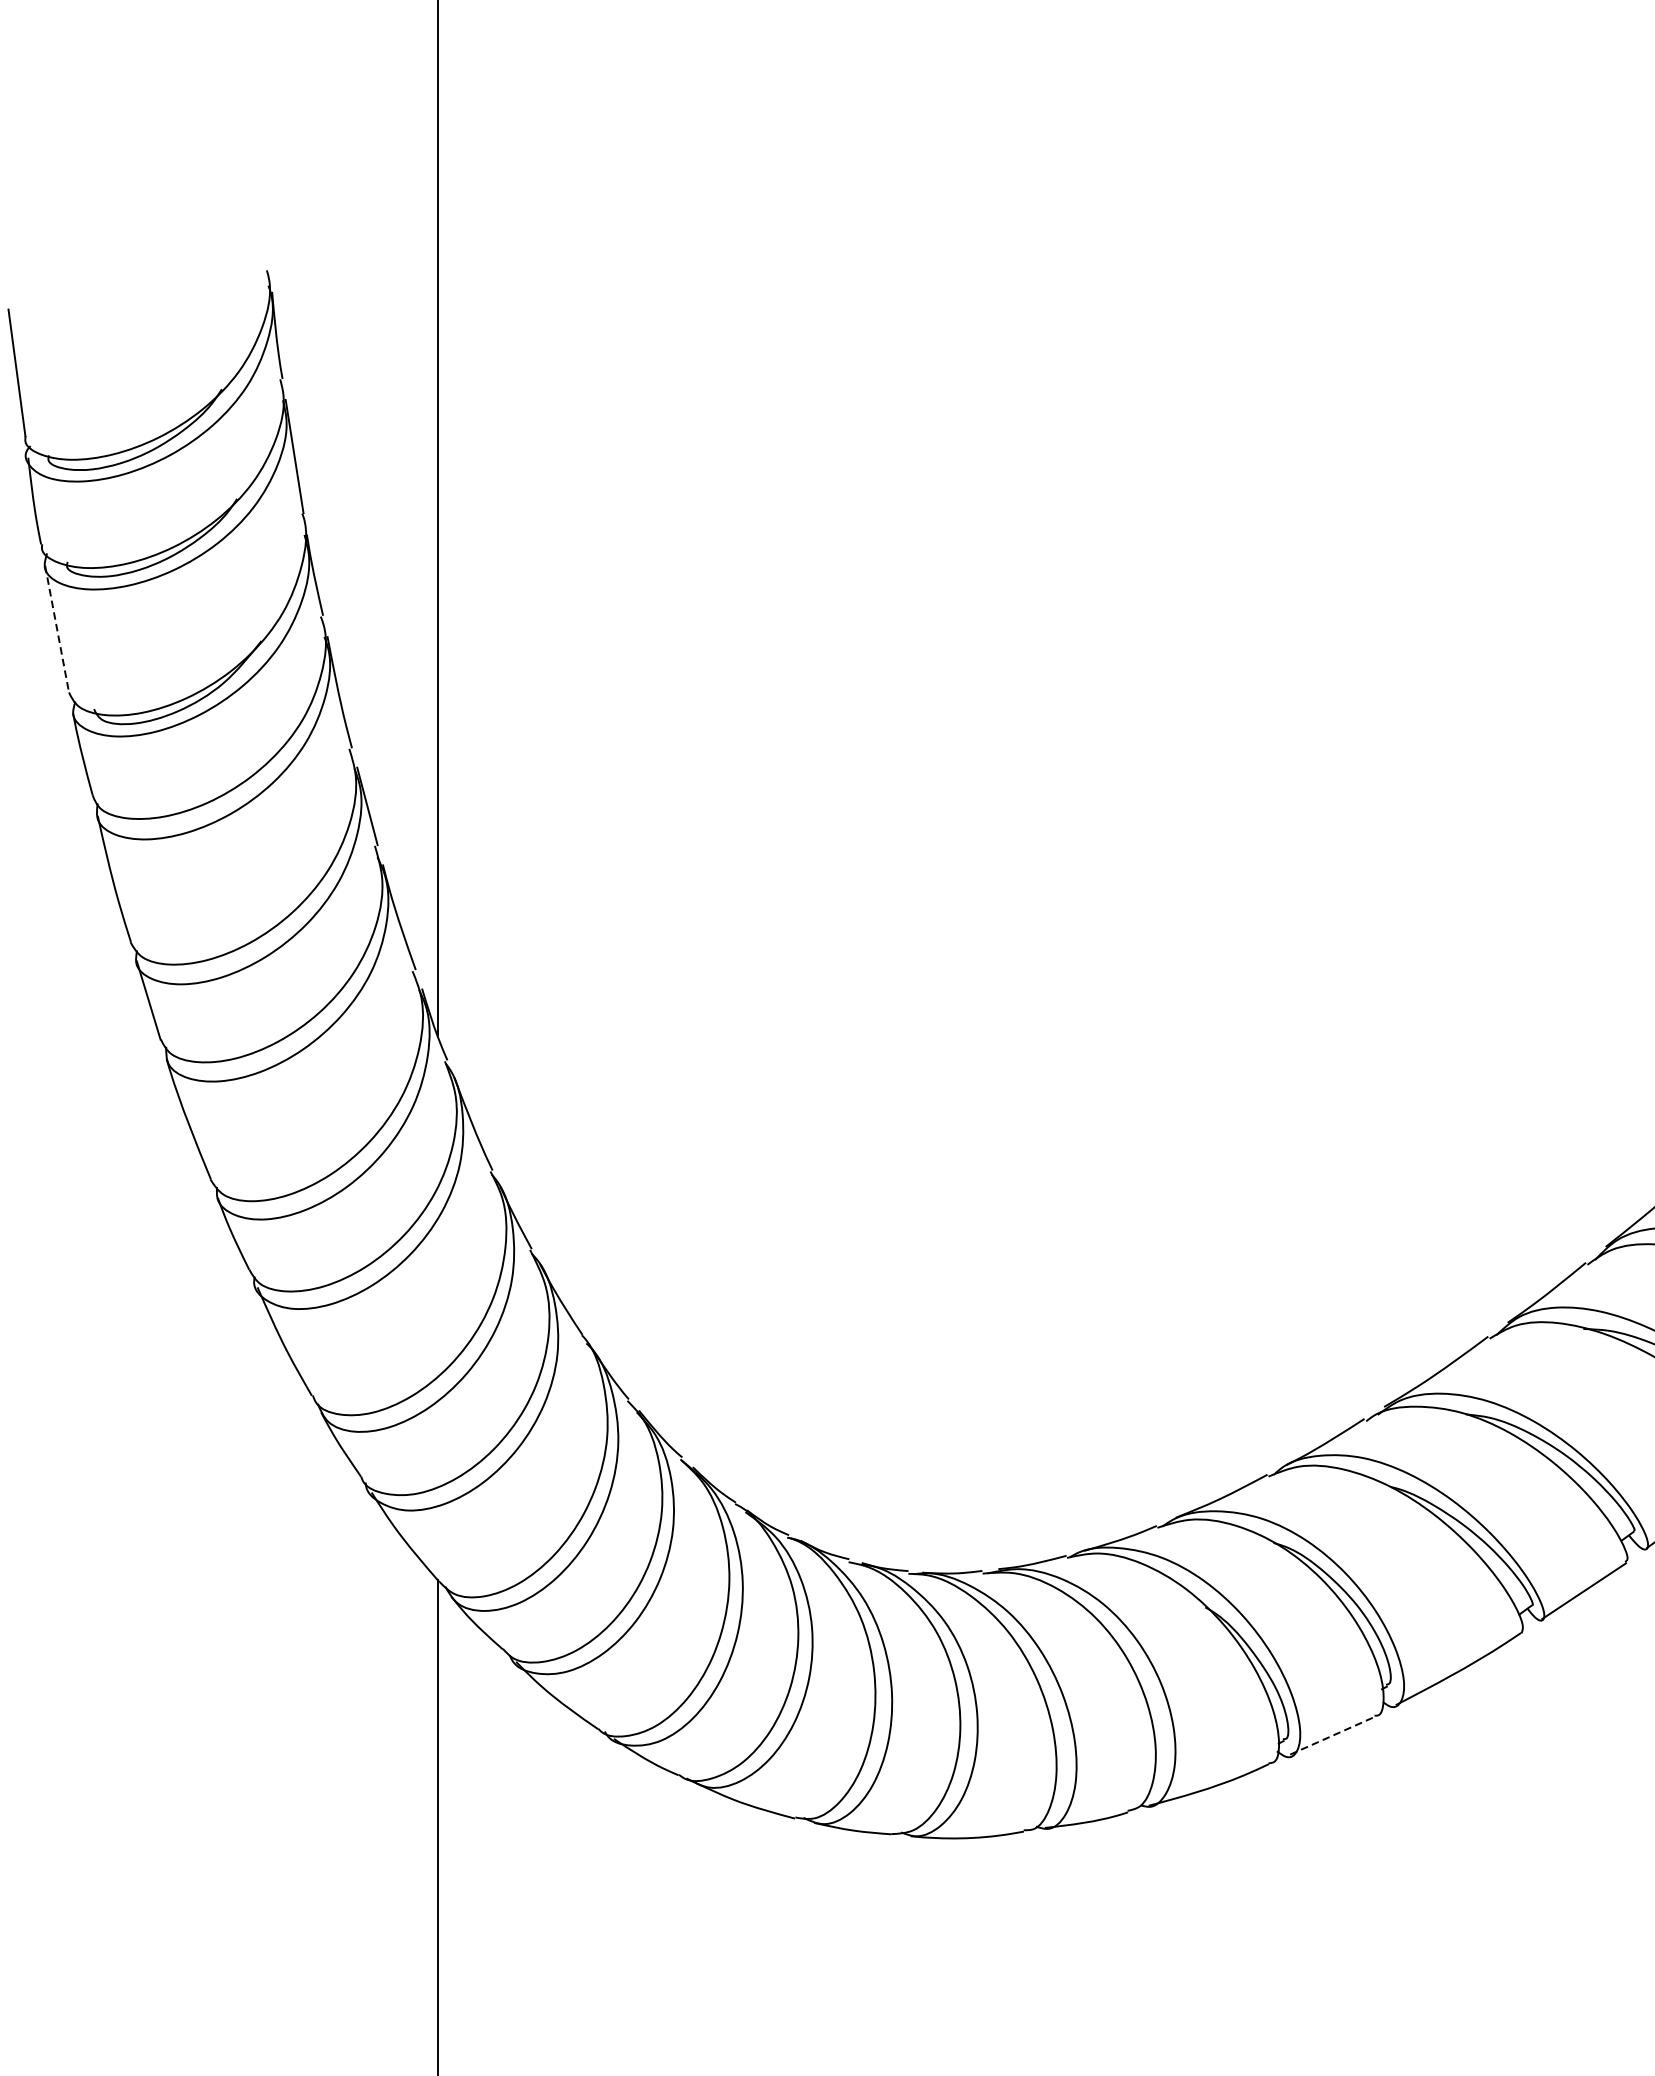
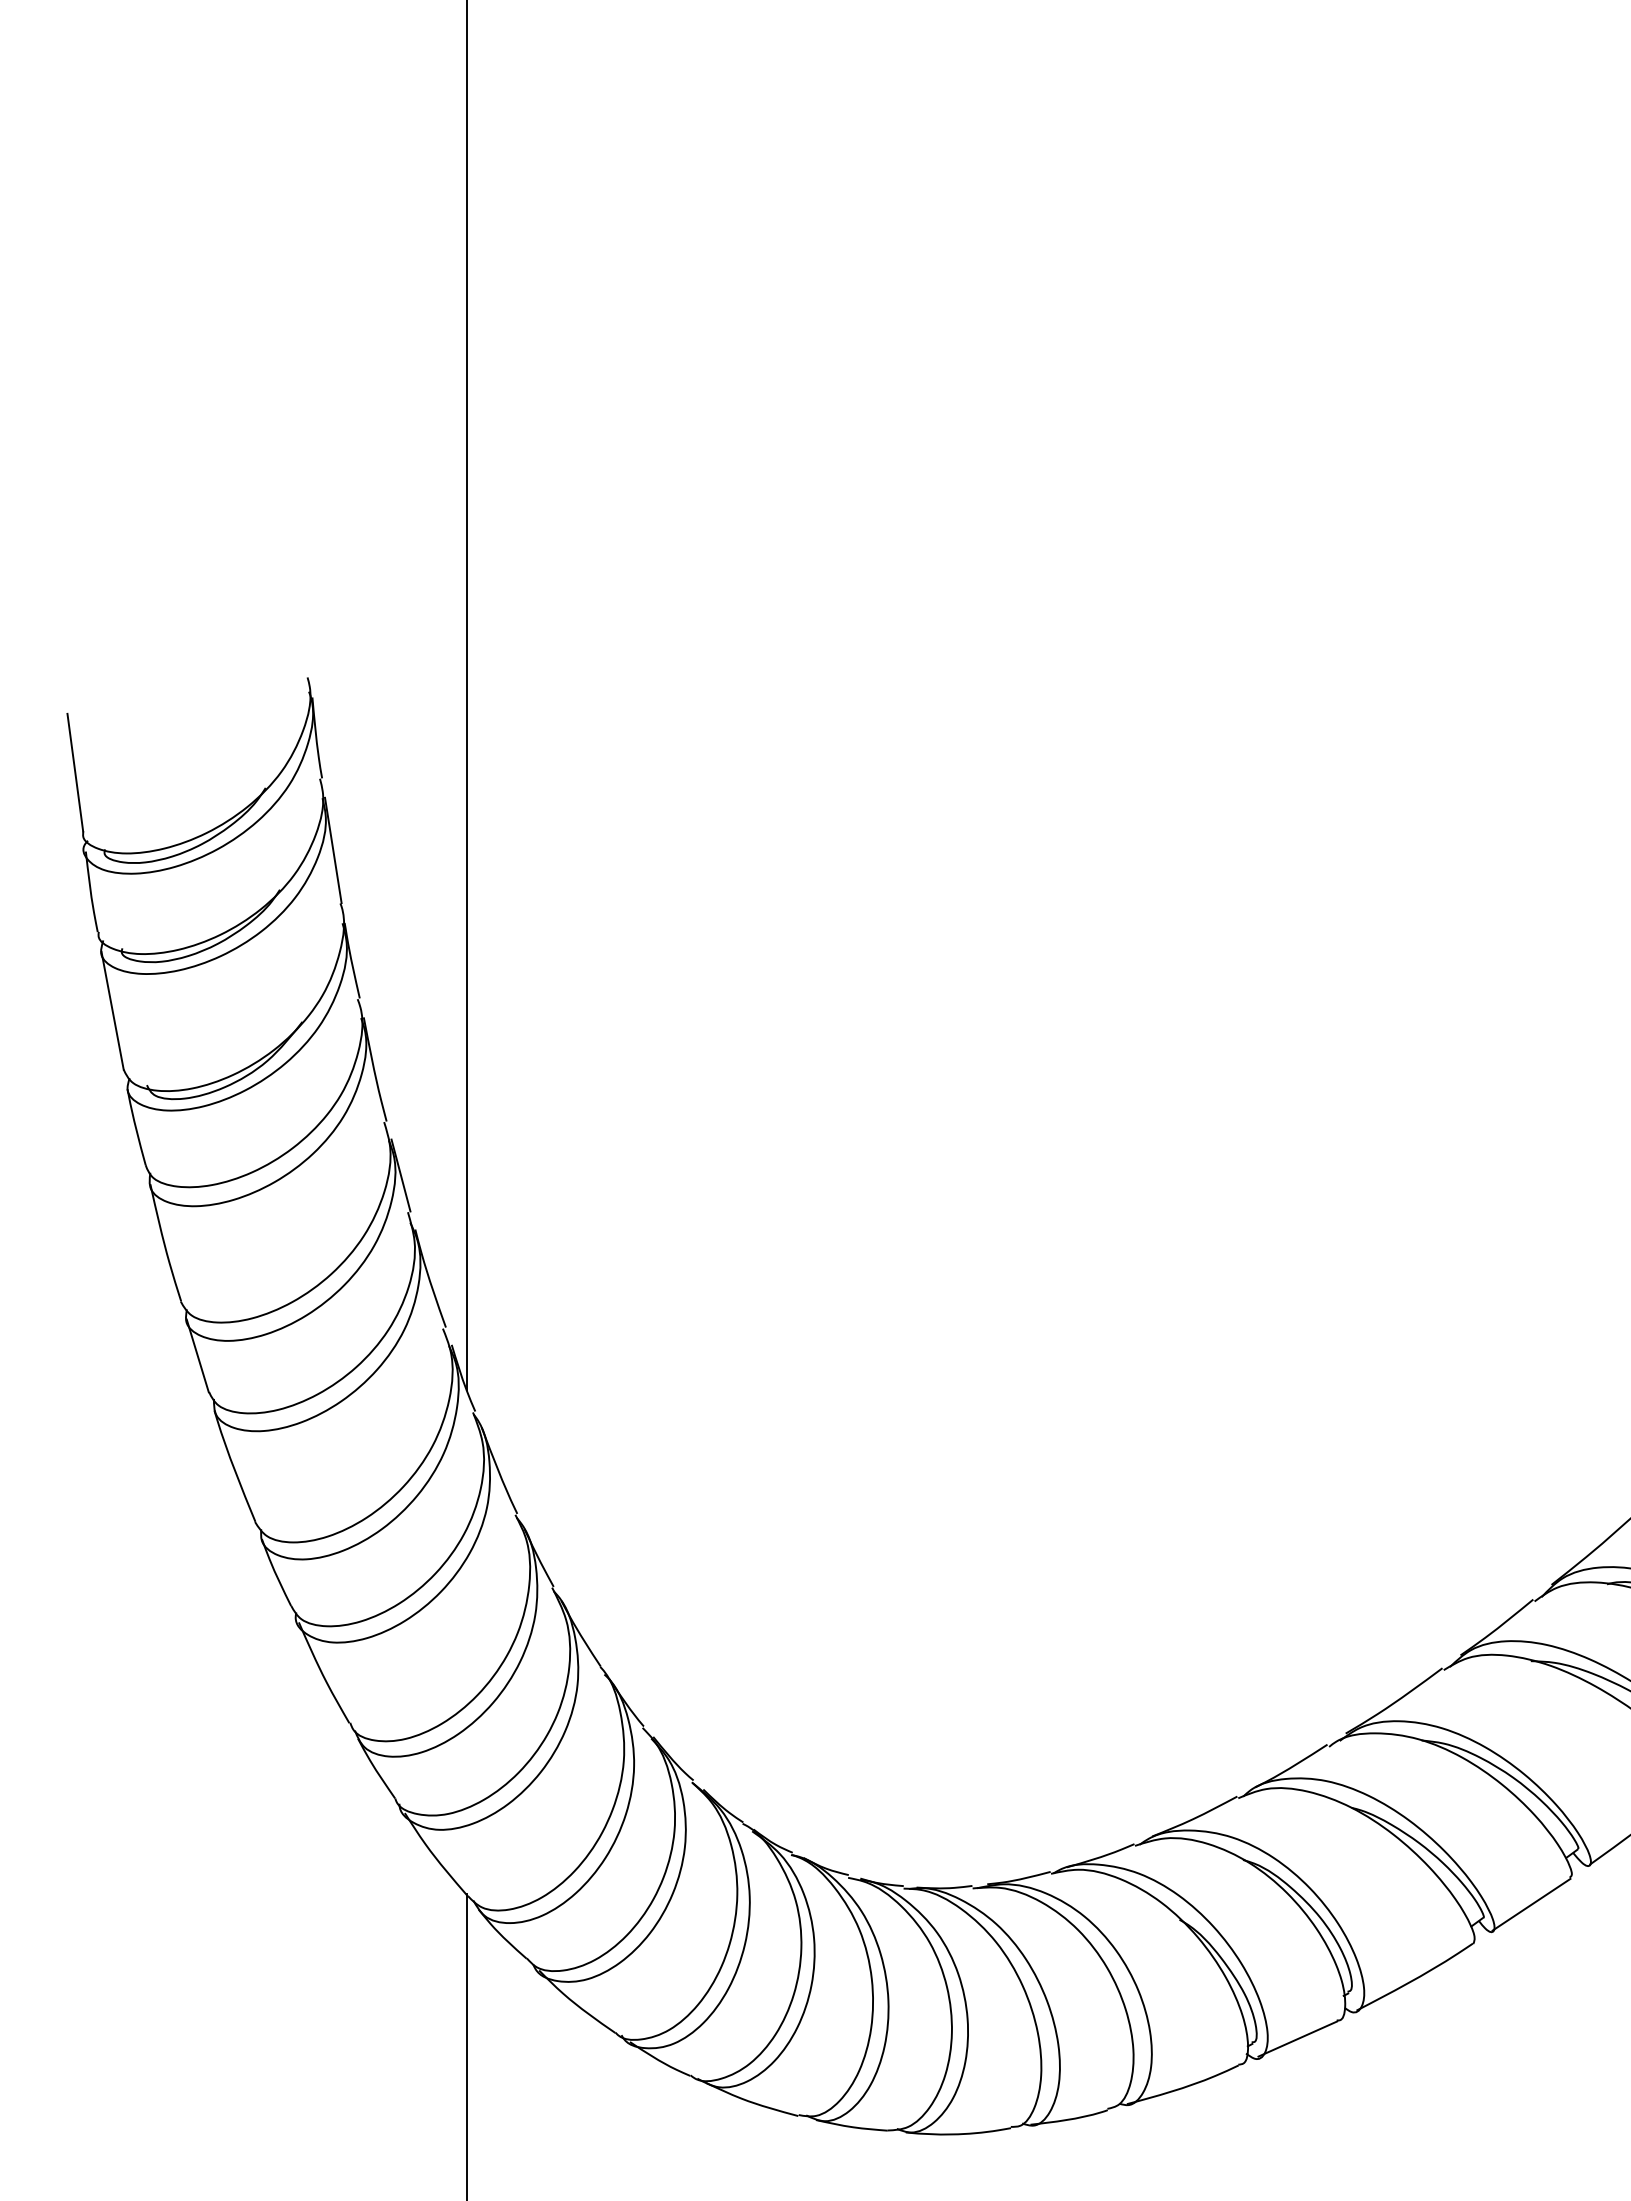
line: (56, 628) -> (112, 1010), dashed -> solid
line: (1333, 1735) -> (1298, 2038), dashed -> solid

